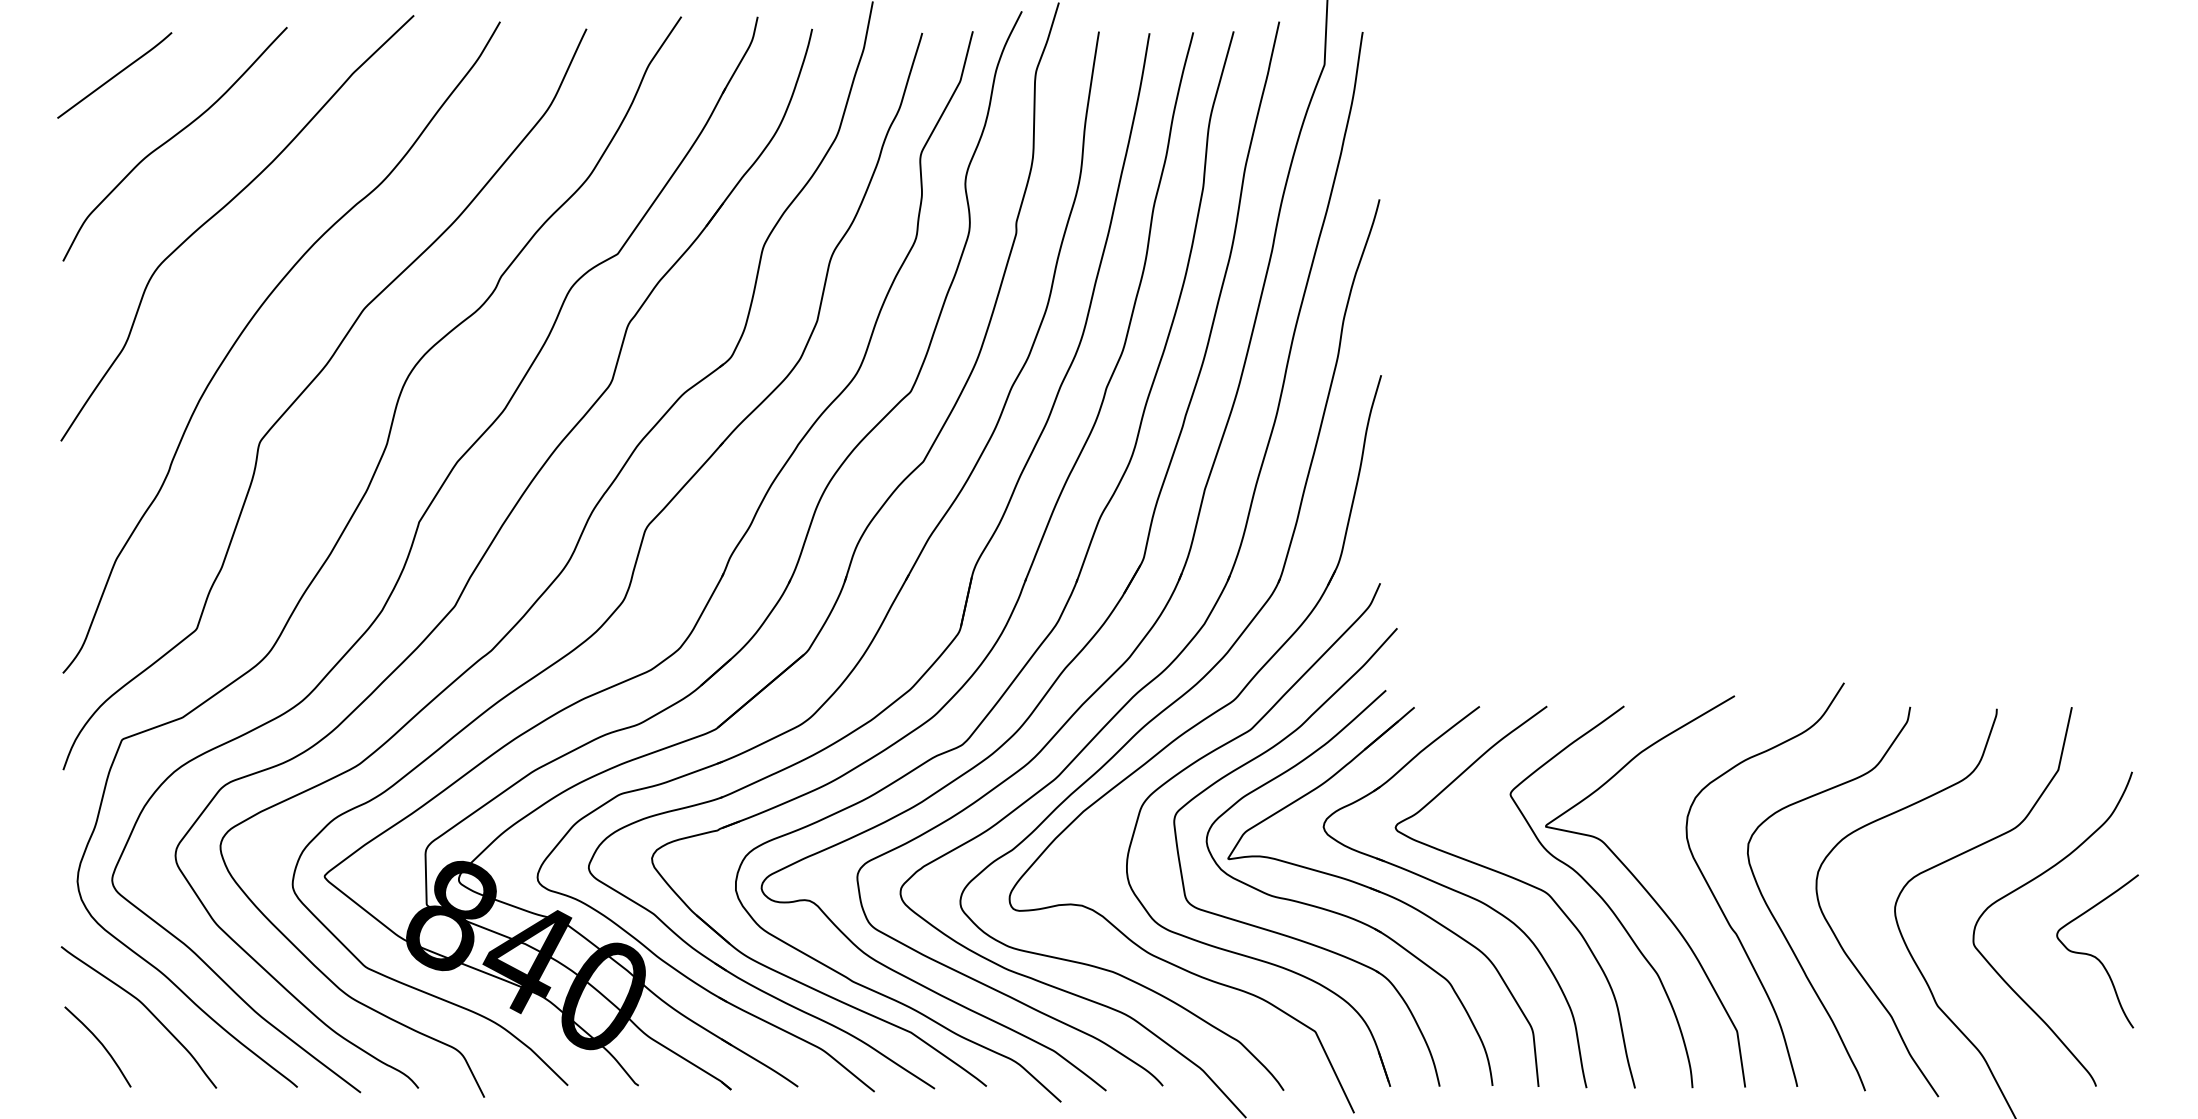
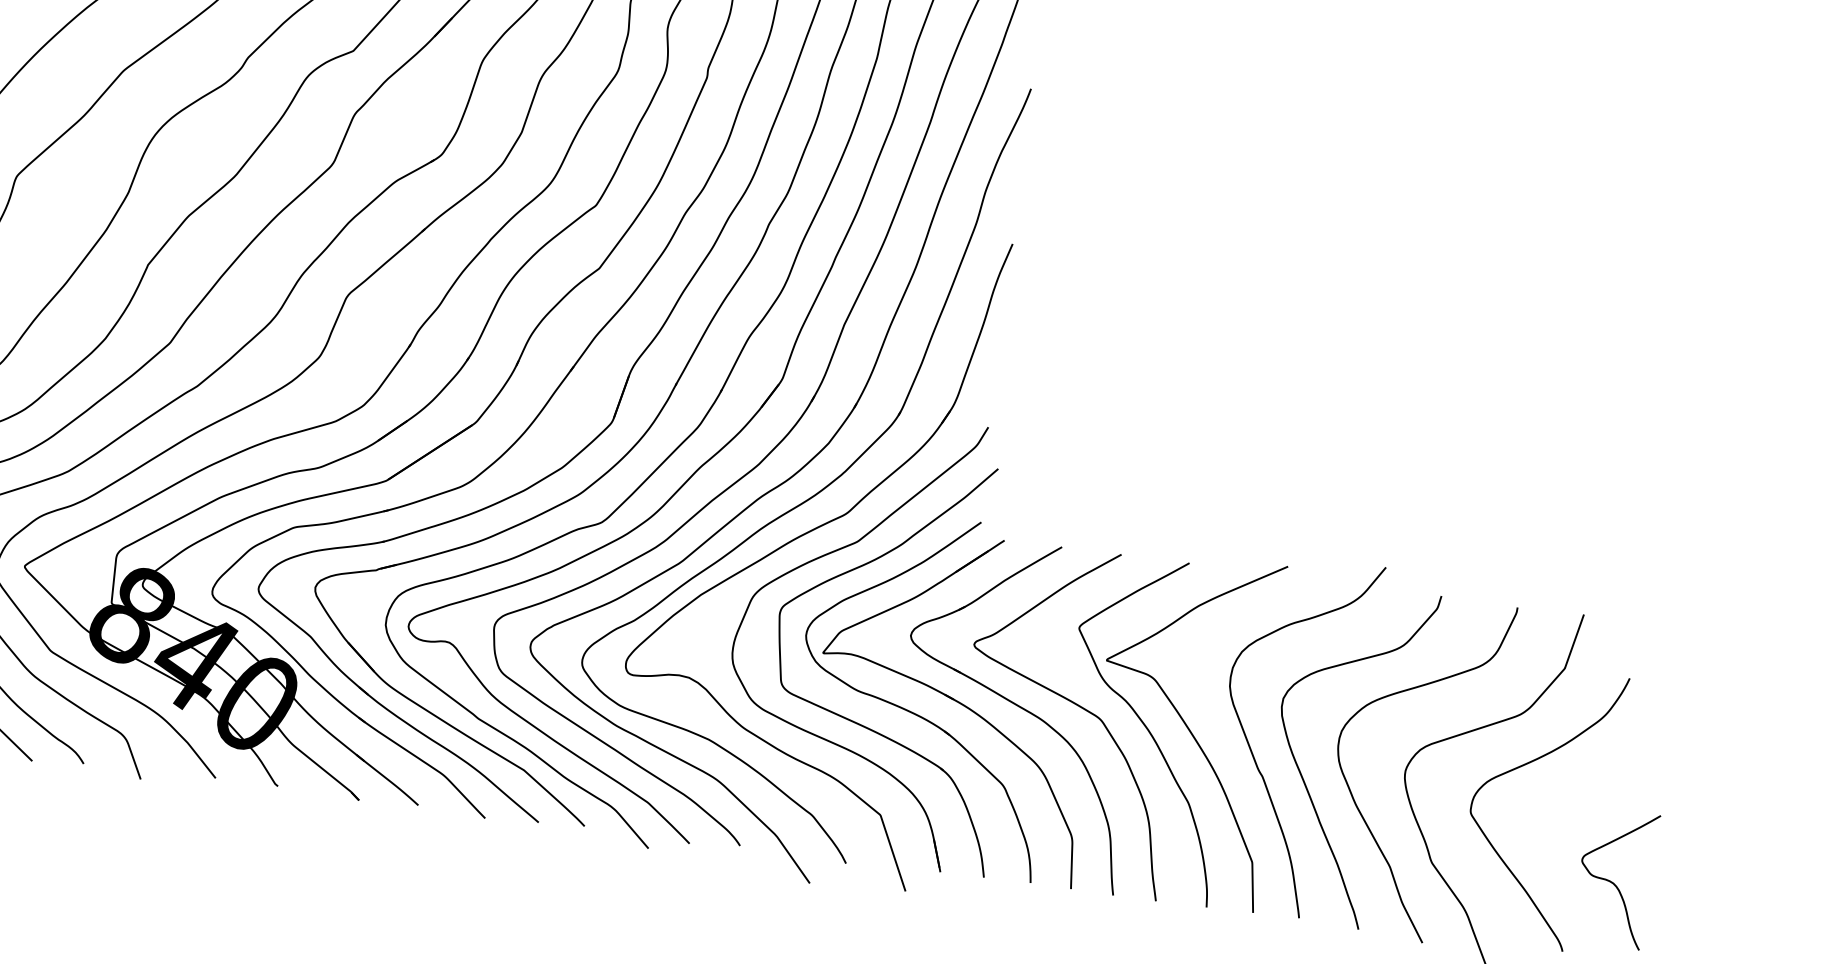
curve: (2094, 955) -> (1612, 881), moved

